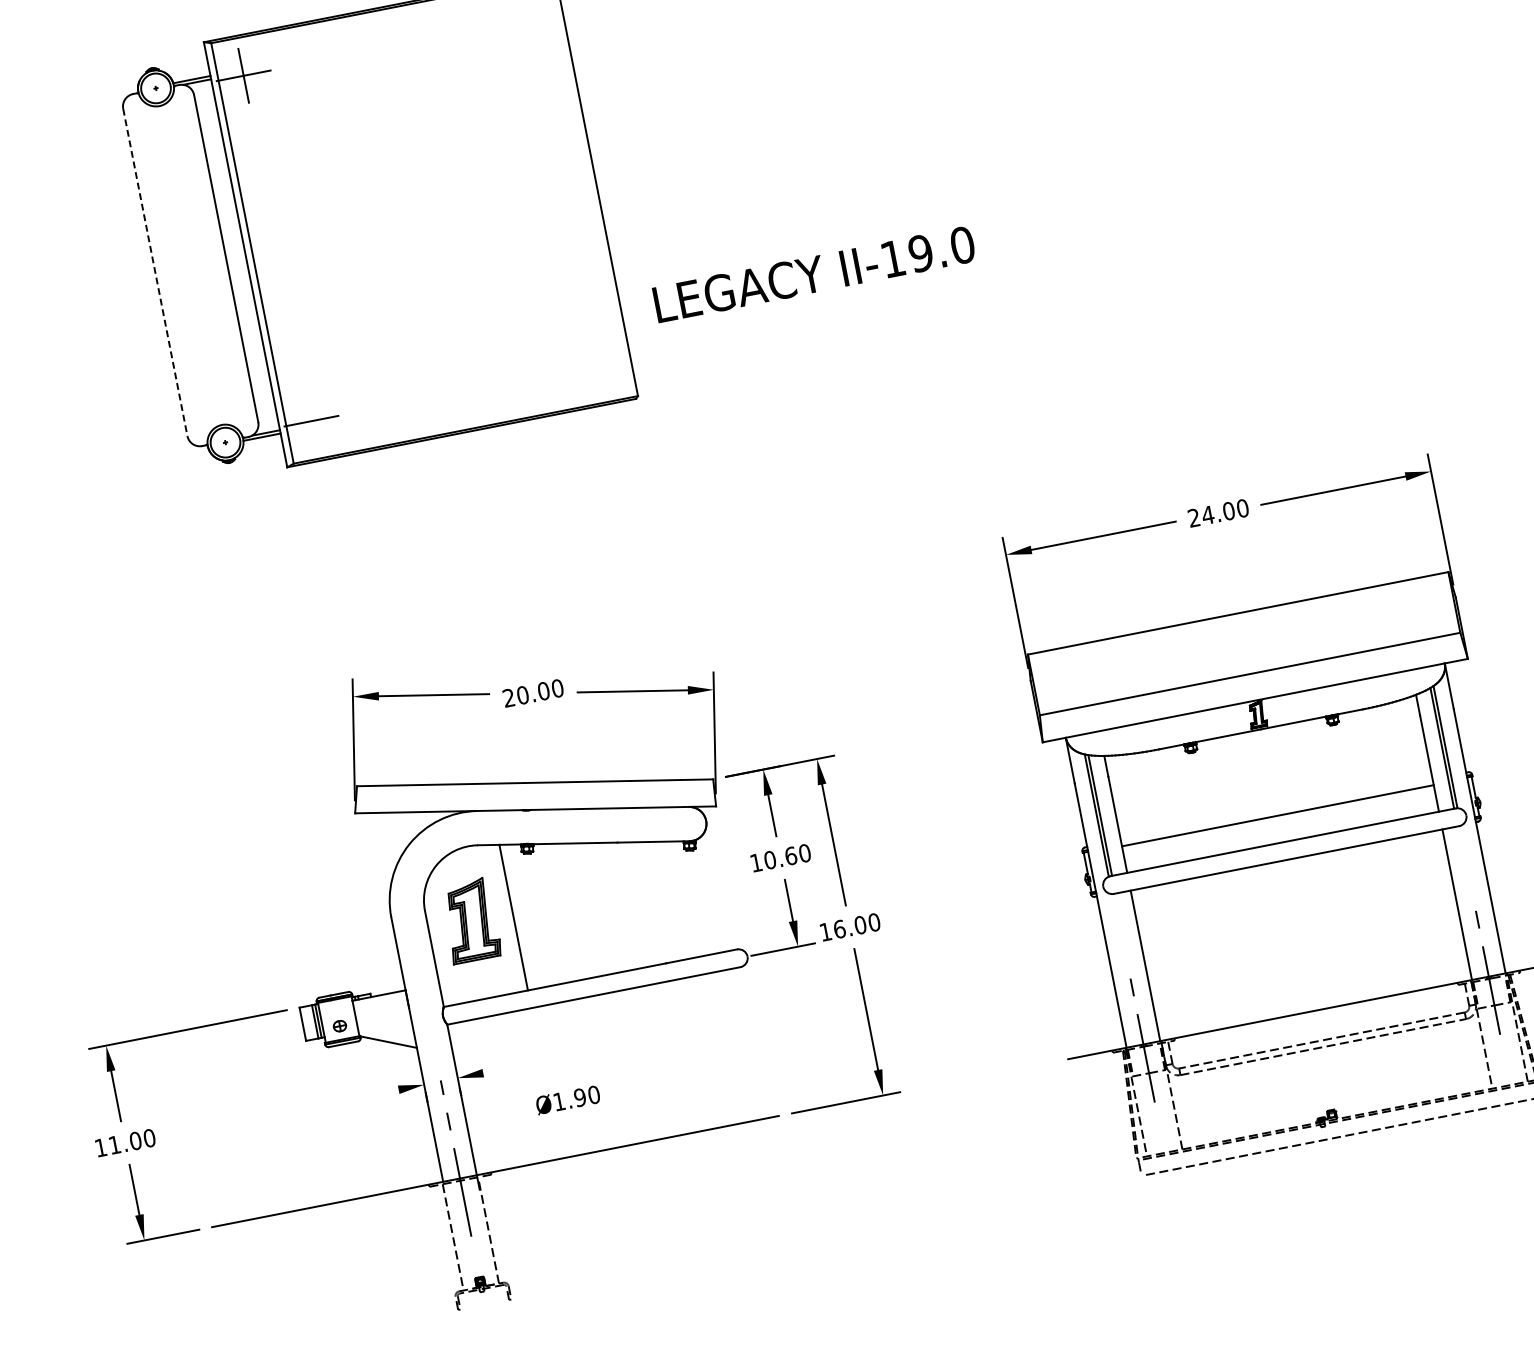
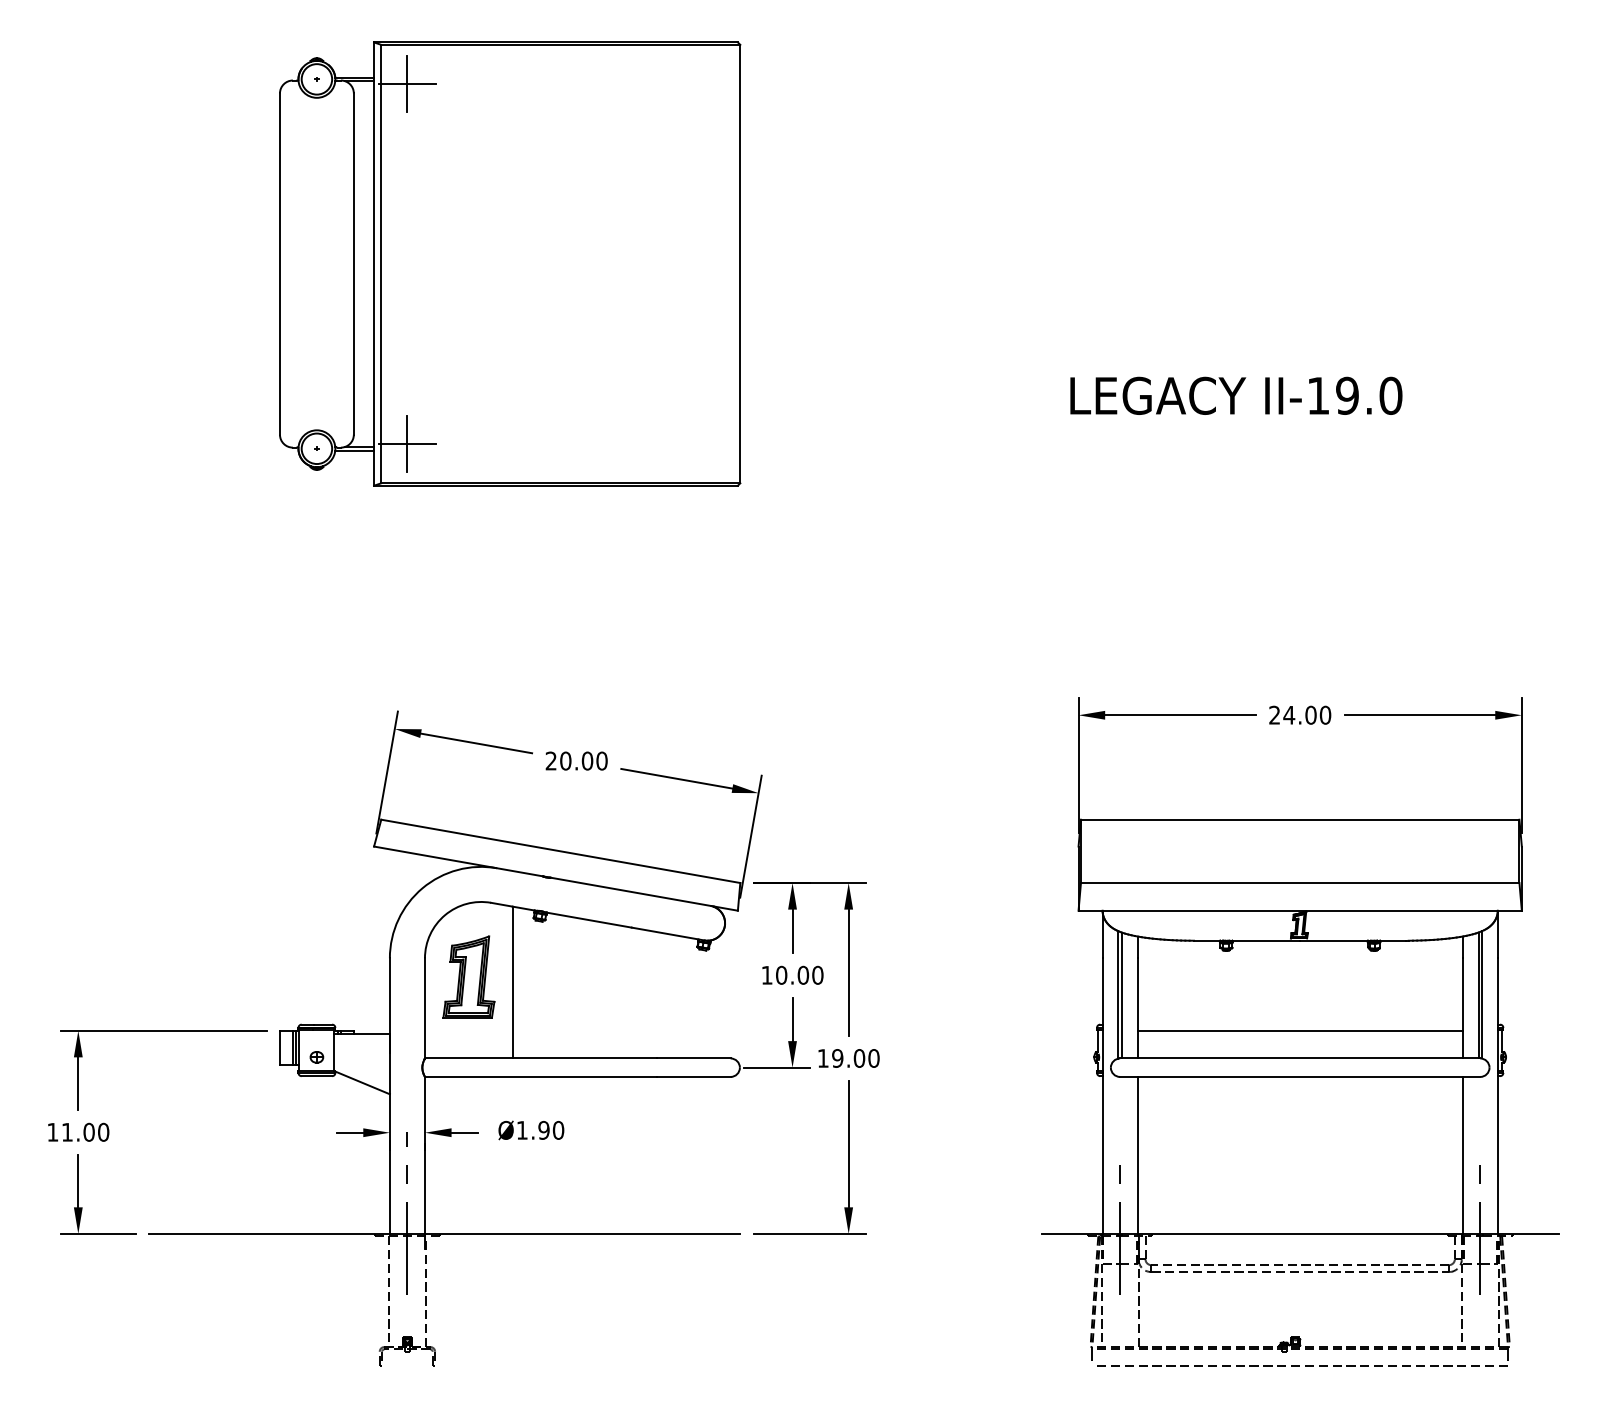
line: (154, 272) -> (279, 264), dashed -> solid
text: (814, 274) -> (1236, 395), moved
line: (311, 421) -> (407, 444), added
text: (791, 855) -> (803, 974), 10.60 -> 10.00
text: (839, 929) -> (837, 1058), 16.00 -> 19.00
line: (495, 1070) -> (464, 1132), added
line: (385, 1092) -> (349, 1132), added
text: (568, 1100) -> (531, 1130), moved

